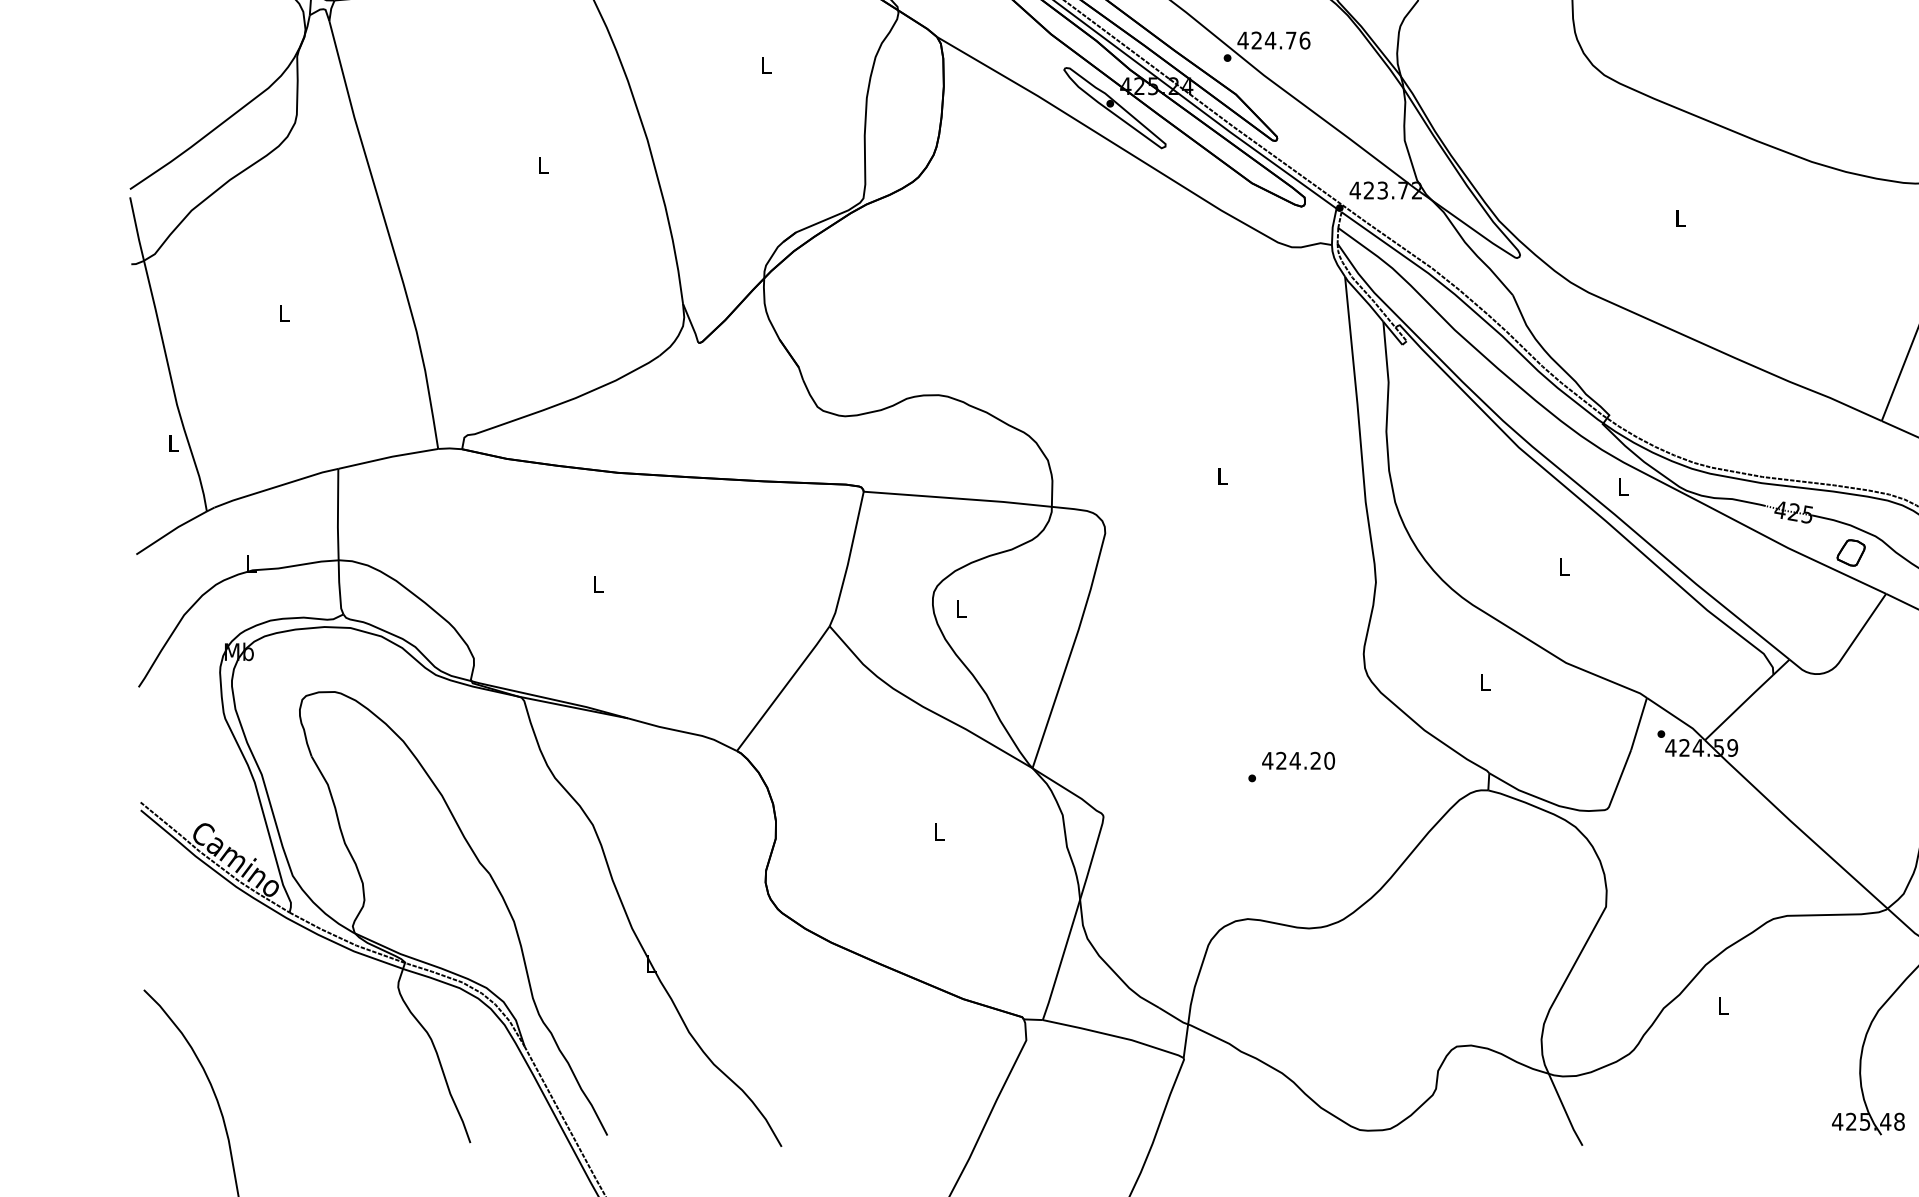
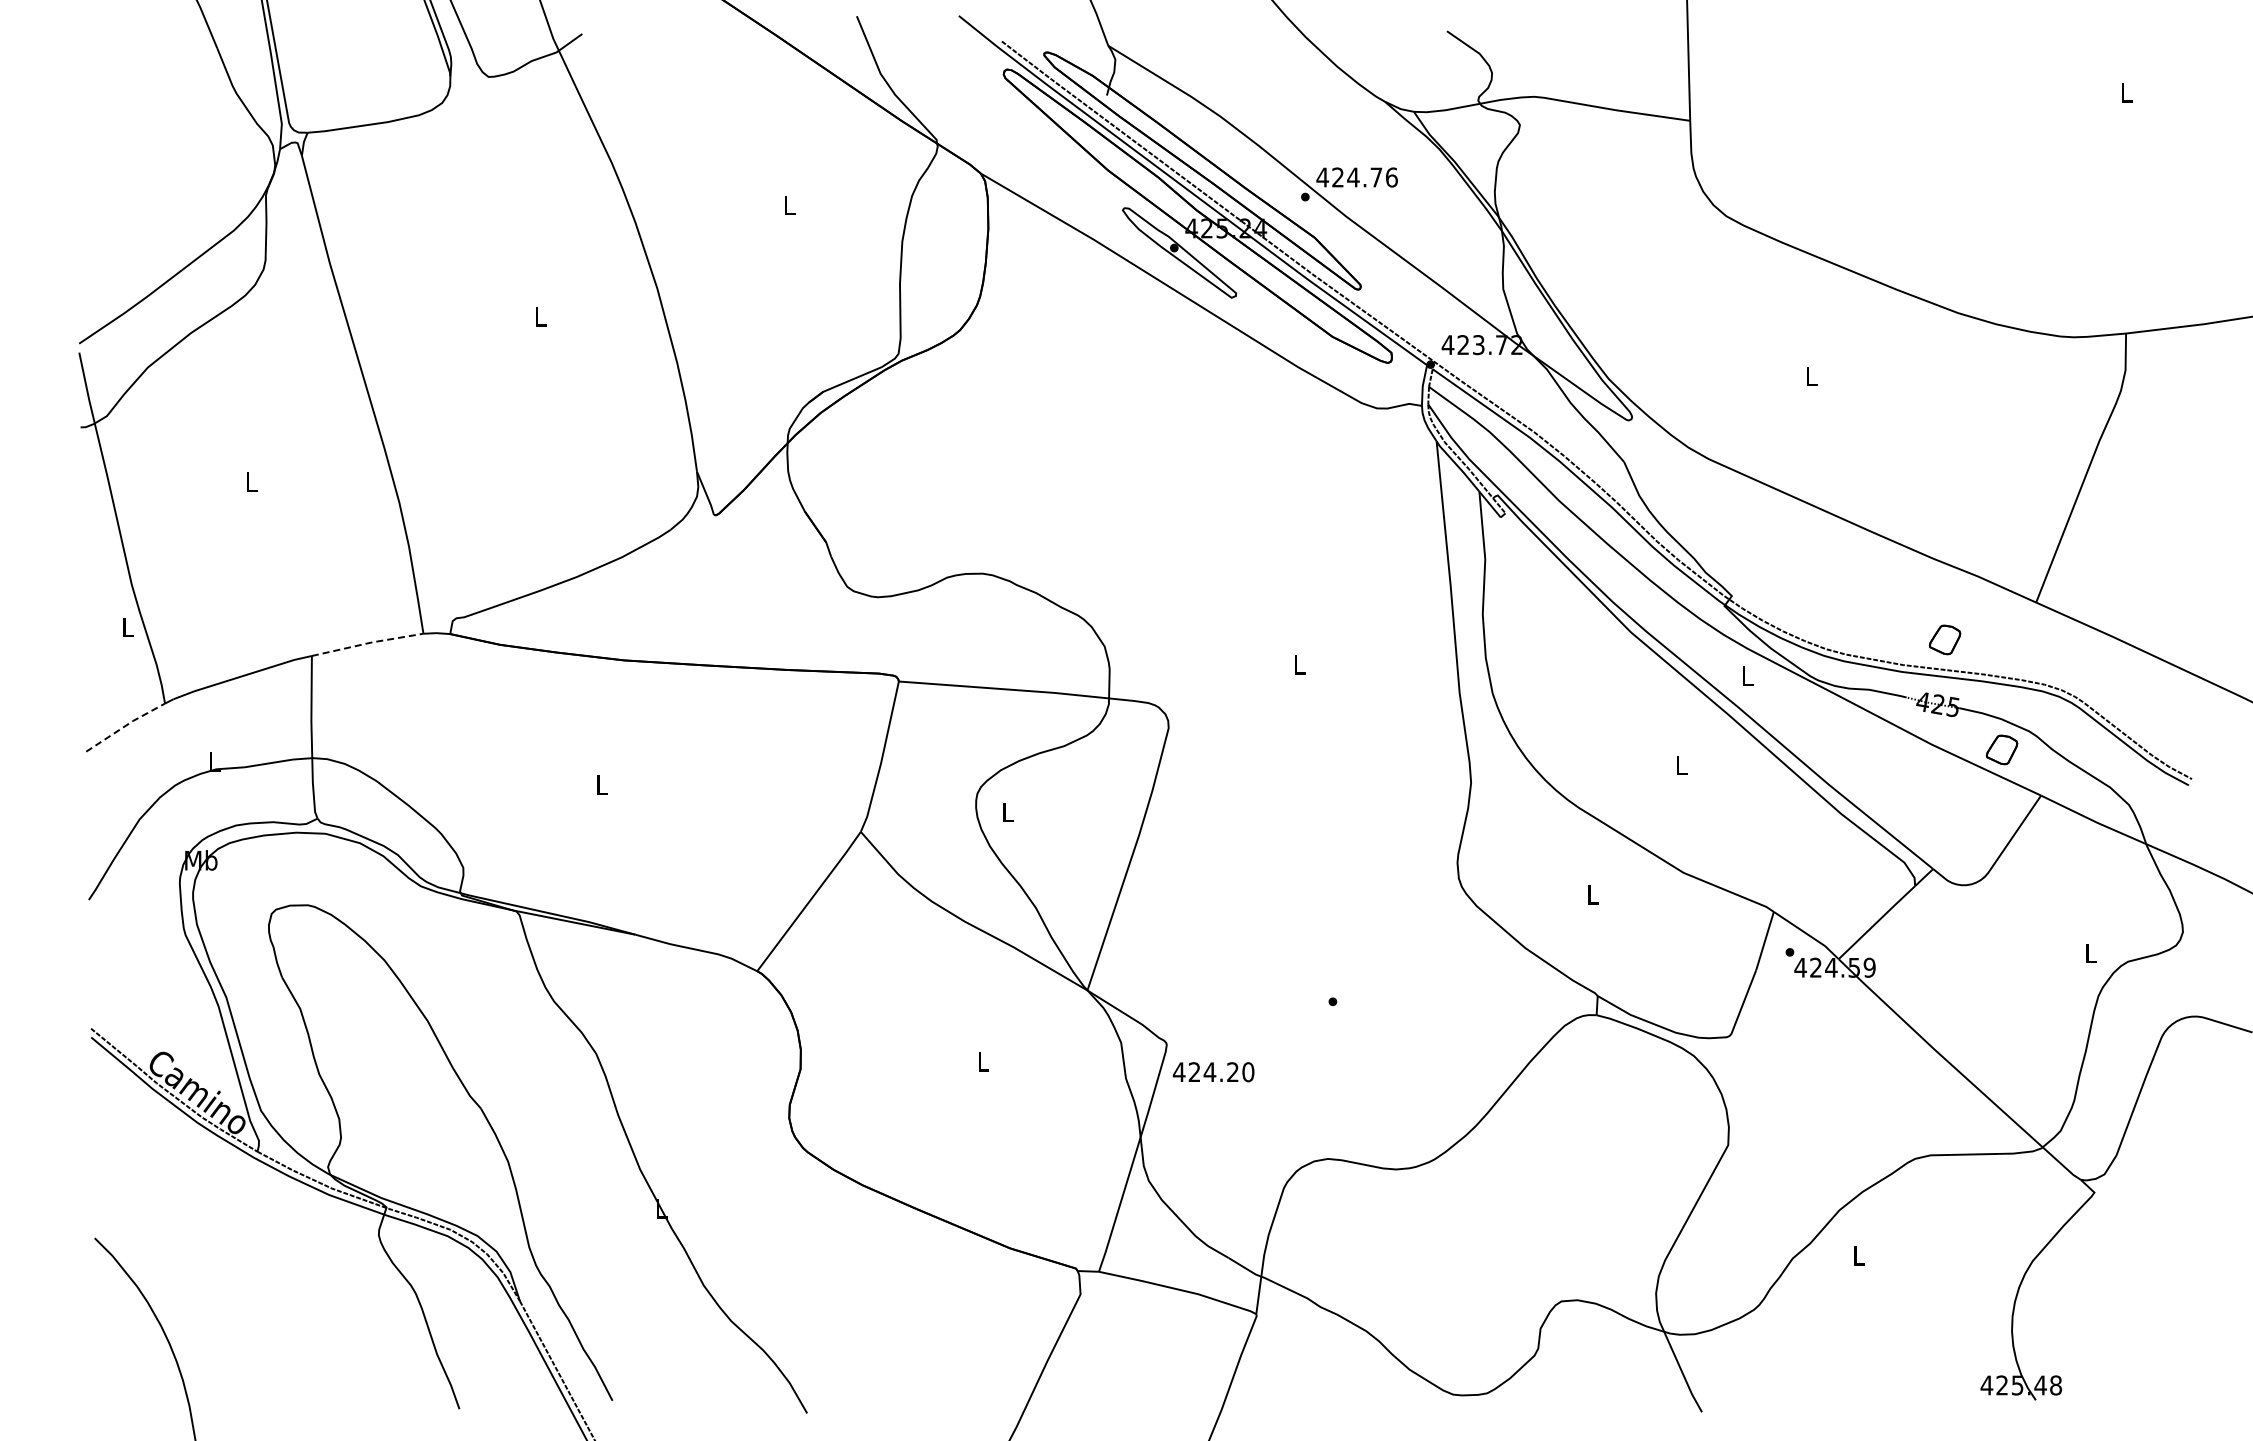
part: (1799, 454) -> (1944, 639), added
line: (388, 457) -> (368, 643), solid -> dashed
line: (171, 531) -> (125, 725), solid -> dashed
text: (1298, 761) -> (1213, 1072), moved

